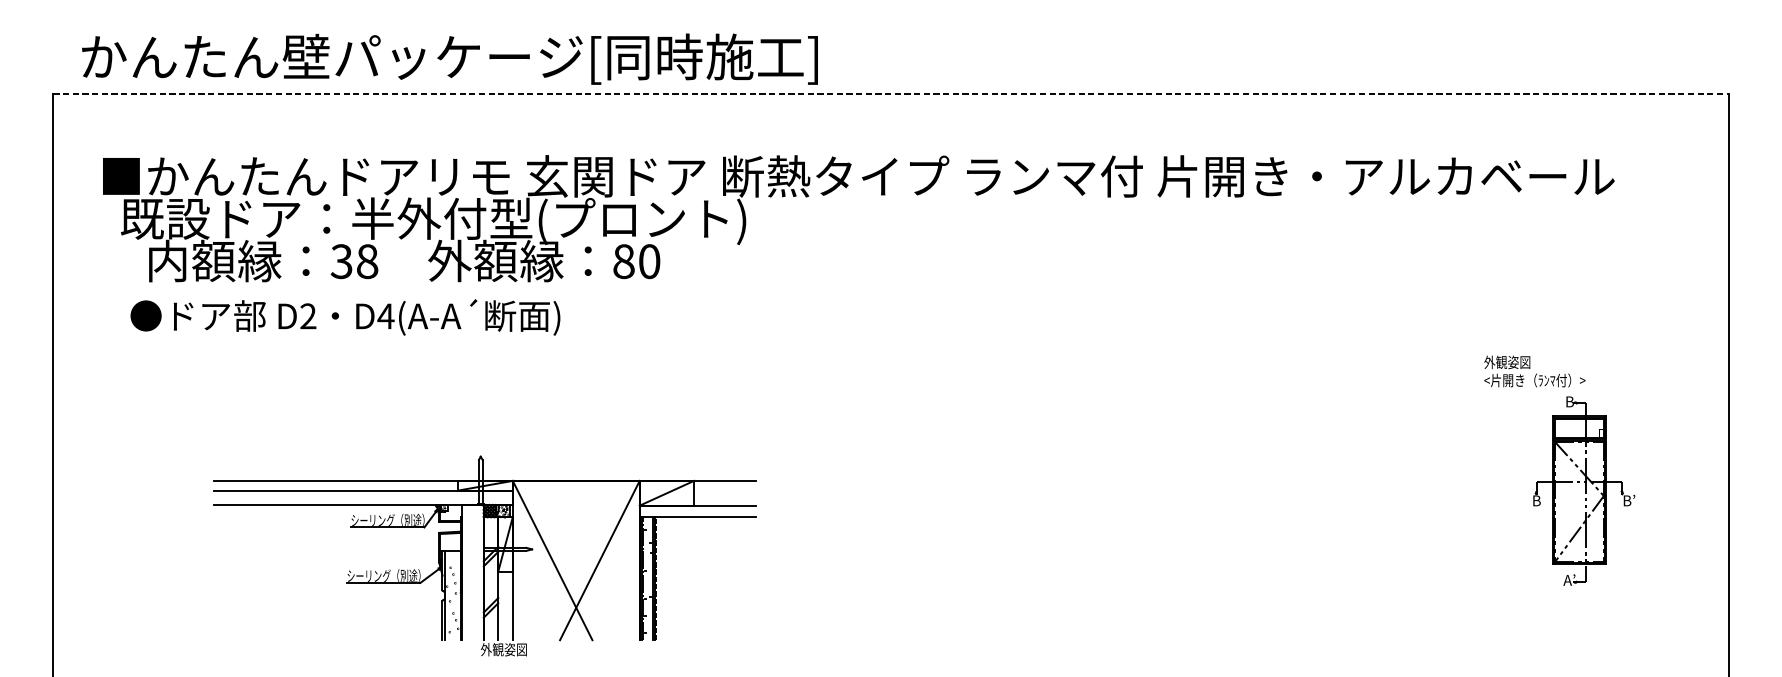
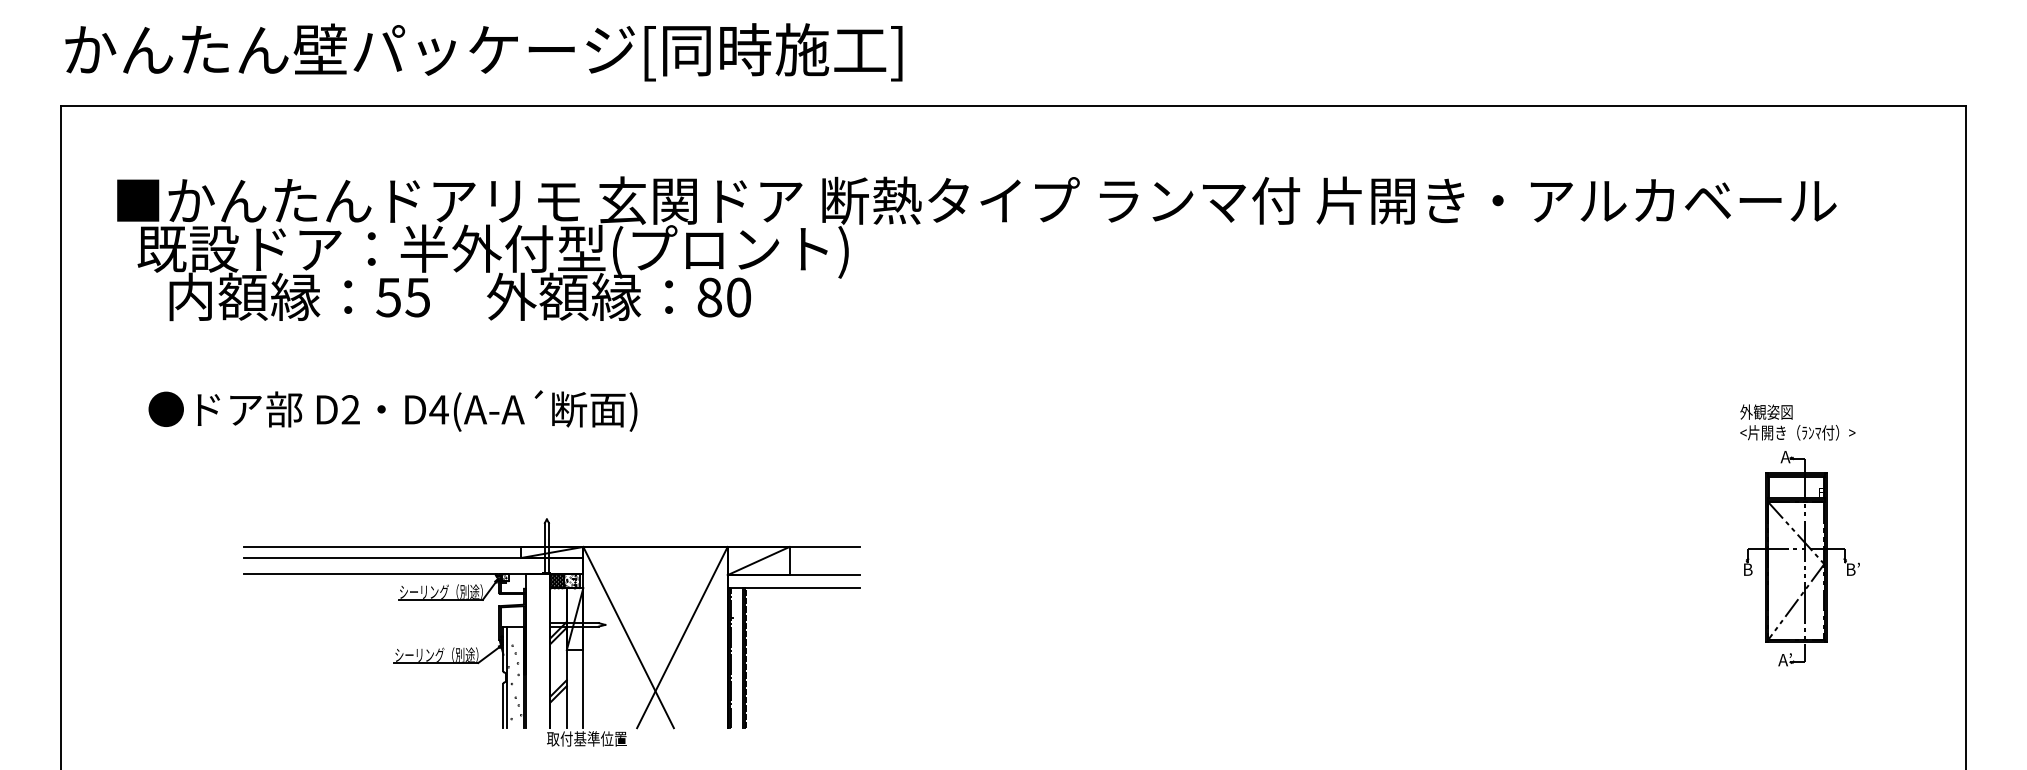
text: (449, 59) -> (483, 52), moved
line: (891, 93) -> (1013, 106), dashed -> solid
text: (354, 261) -> (403, 297), 38 -> 55
text: (345, 316) -> (392, 410), moved
text: (1534, 371) -> (1797, 422), moved
text: (1569, 402) -> (1785, 457), B -> A
text: (515, 649) -> (586, 738), 外観姿図 -> 取付基準位置

